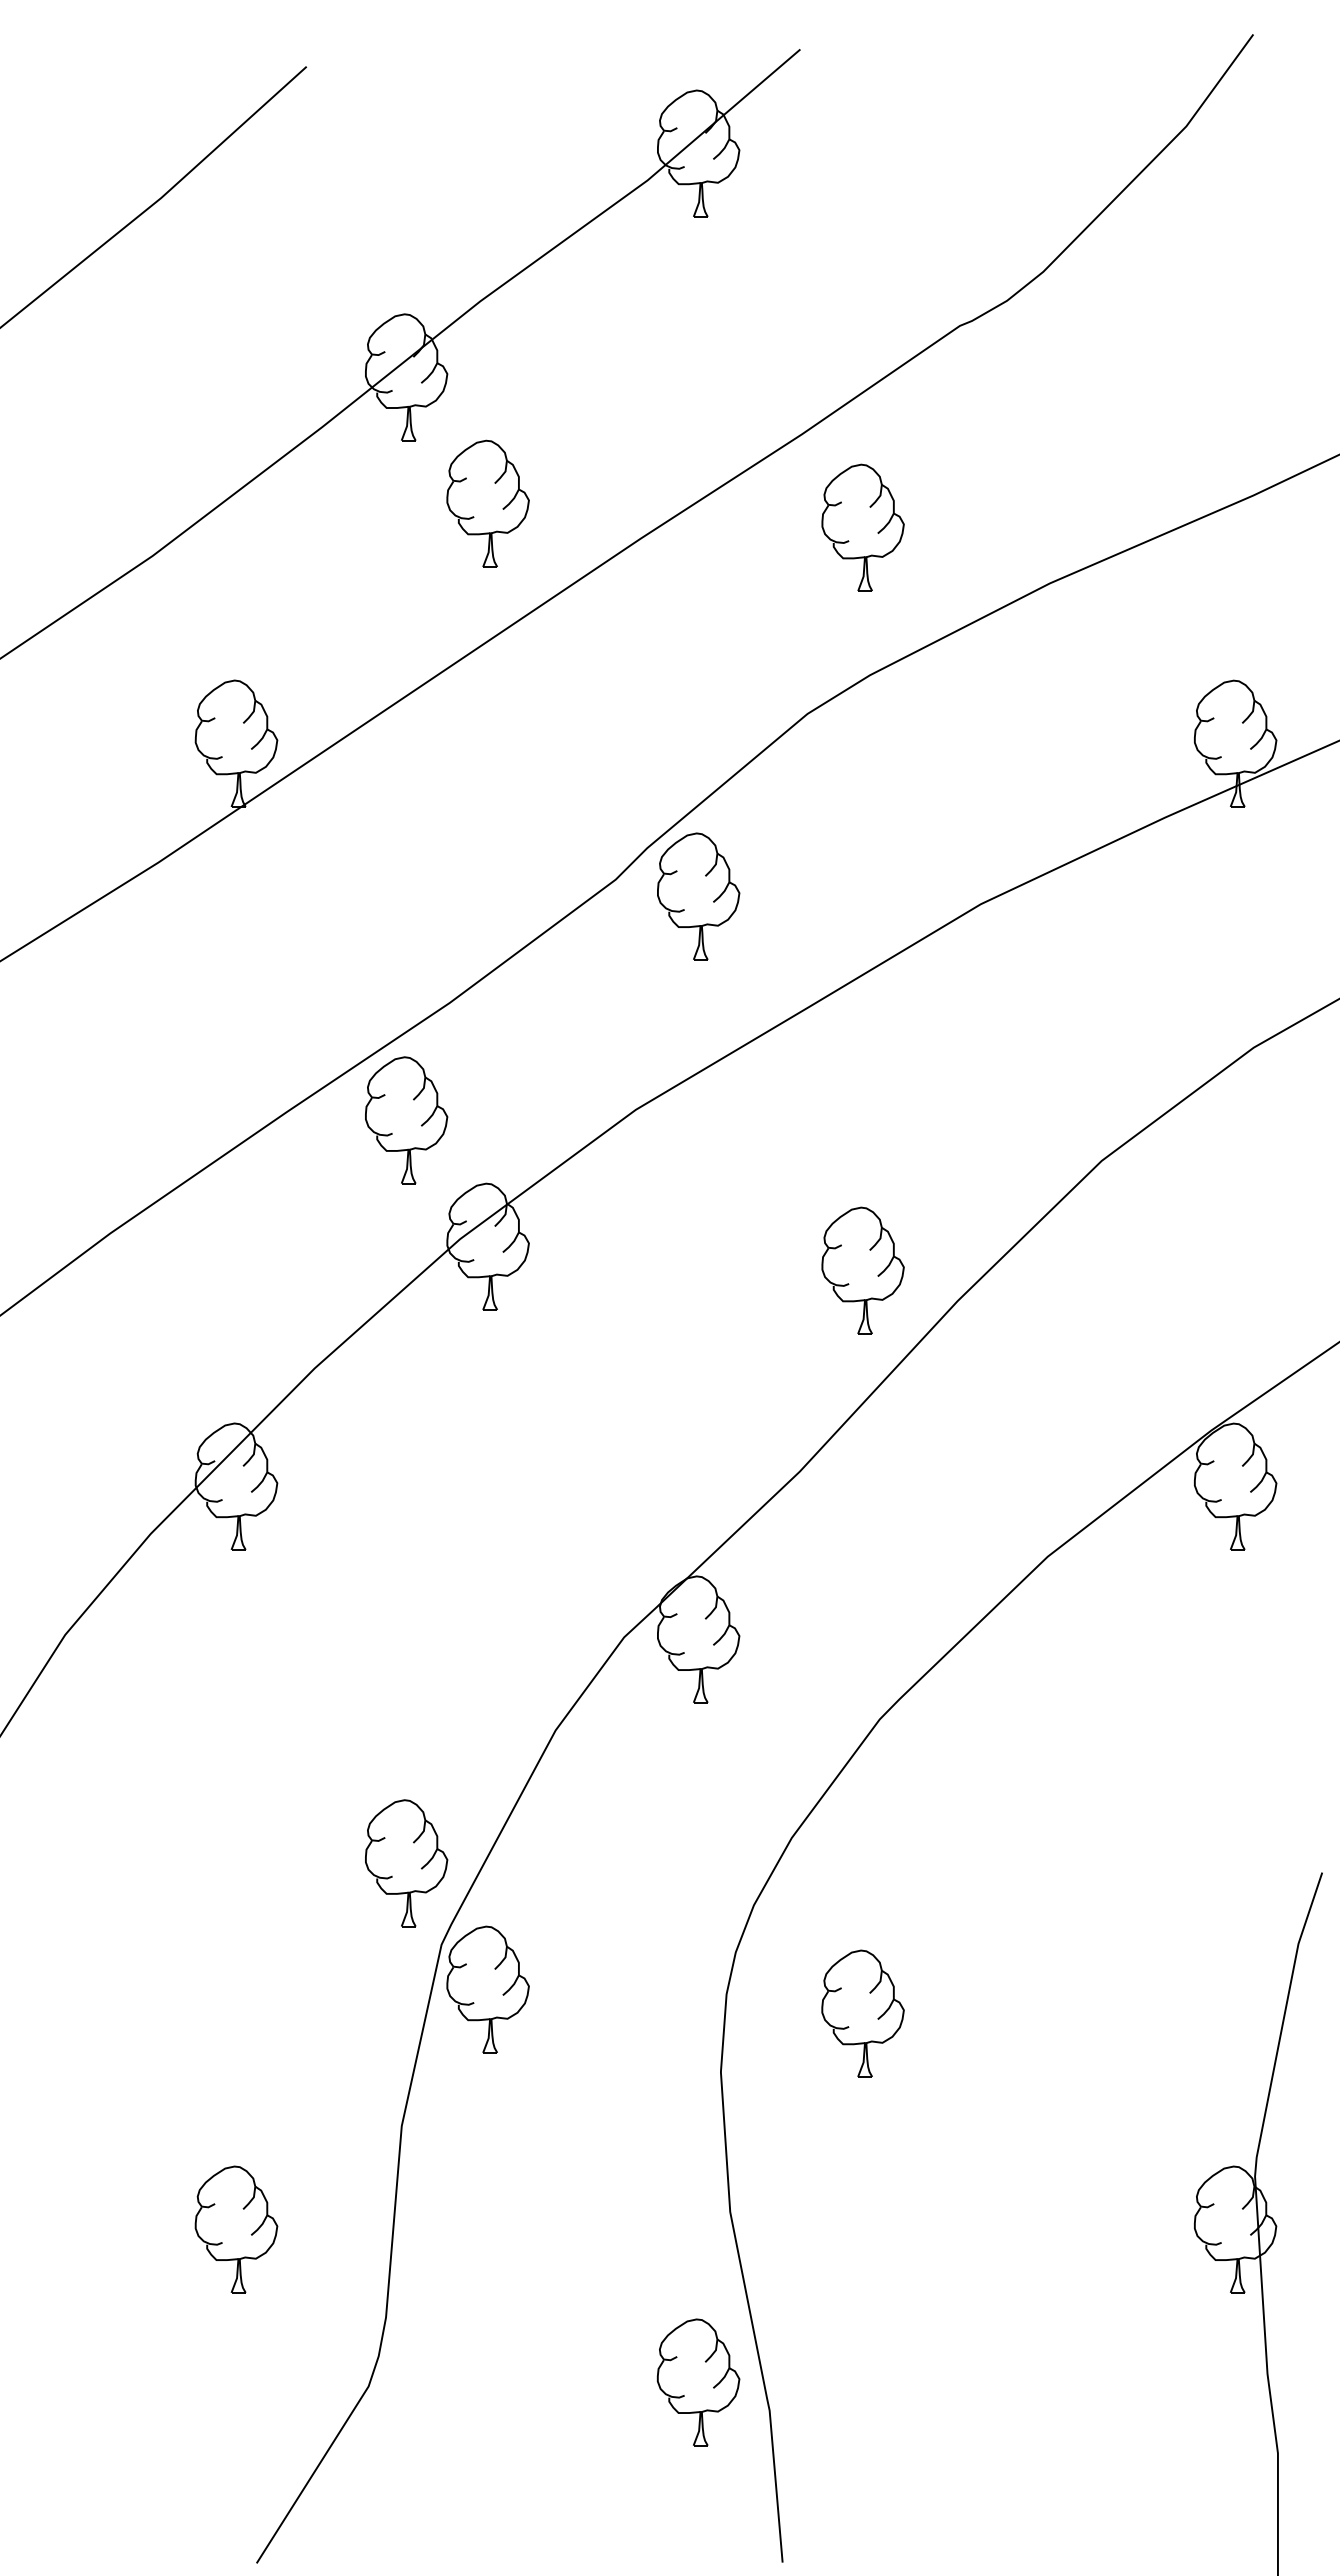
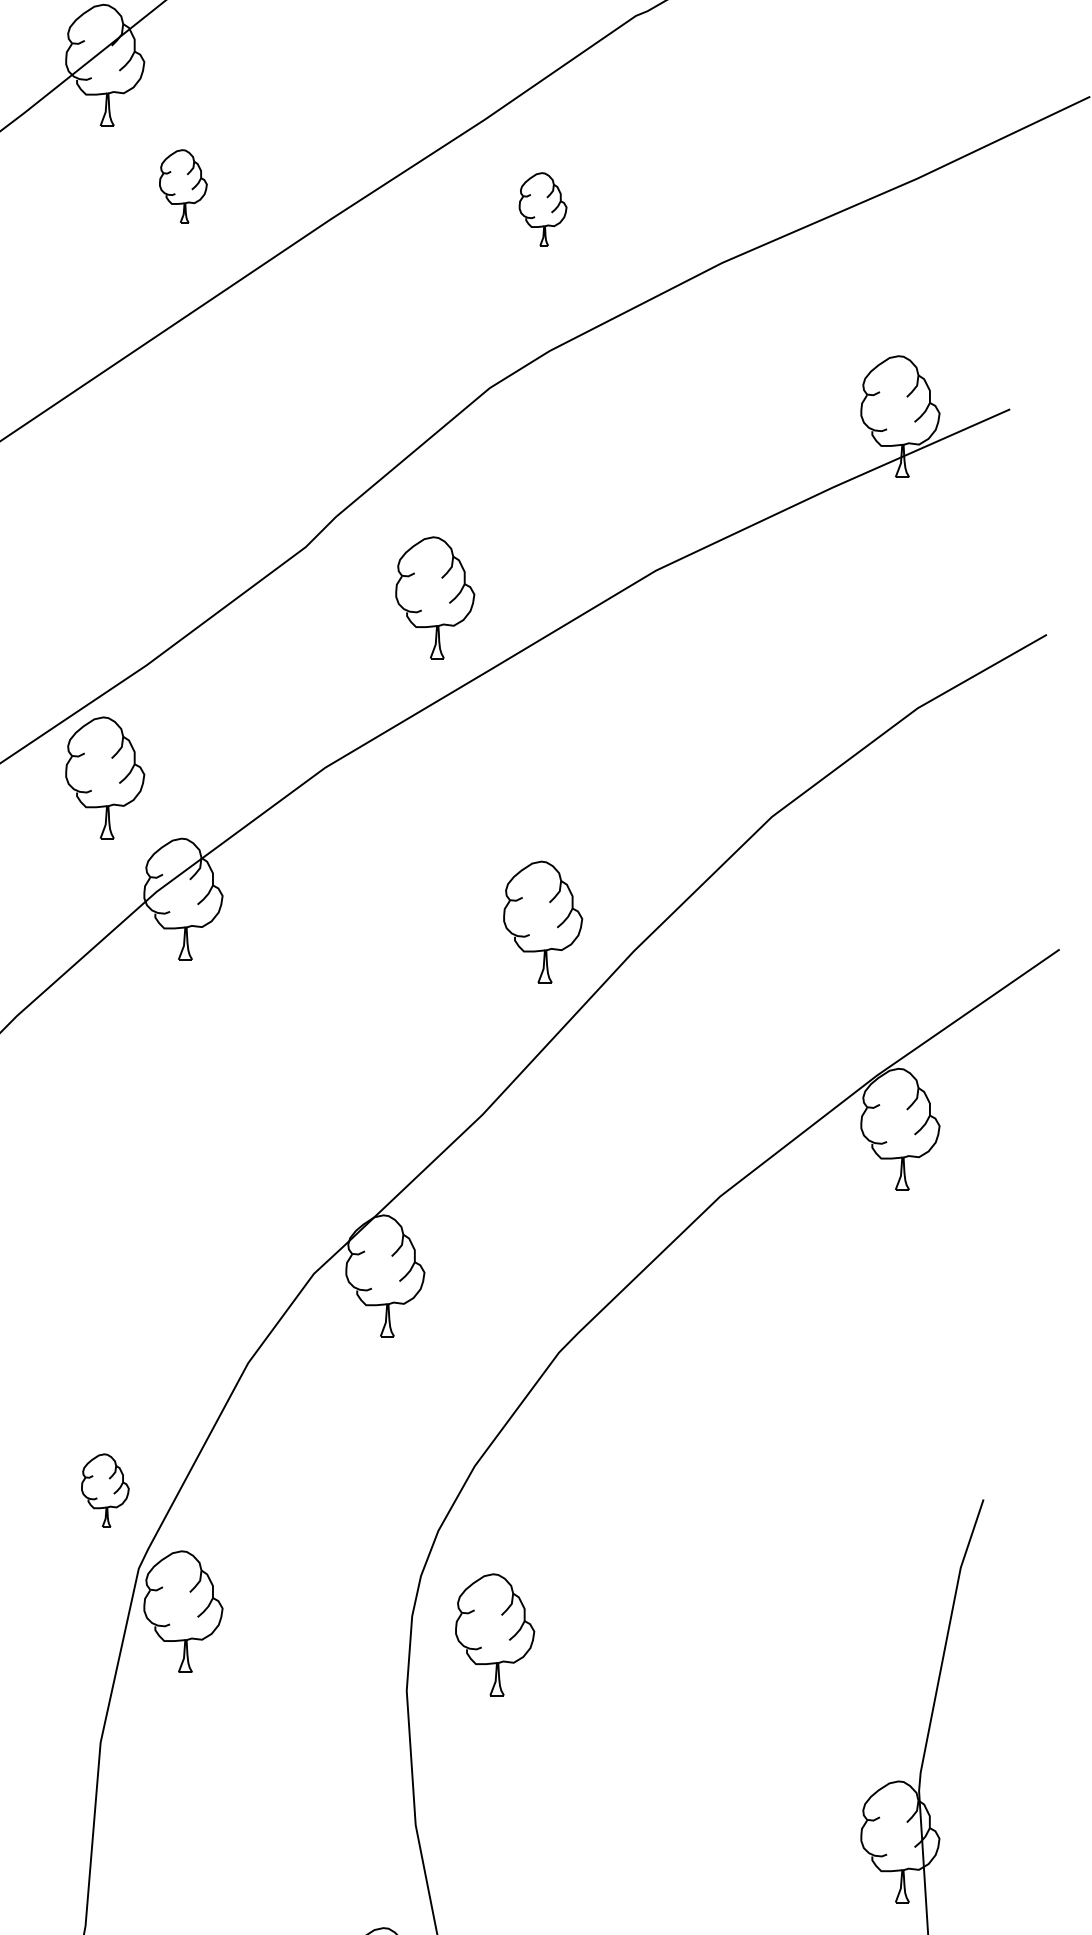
part: (487, 503) -> (182, 186), size x0.6
part: (862, 527) -> (542, 209), size x0.6
part: (698, 896) -> (435, 597), moved
part: (406, 1863) -> (105, 1490), size x0.6
part: (862, 2013) -> (494, 1634), moved

